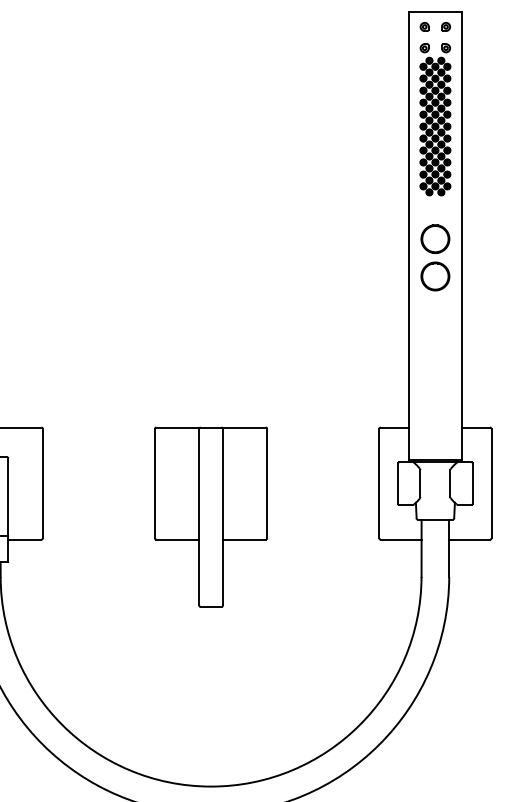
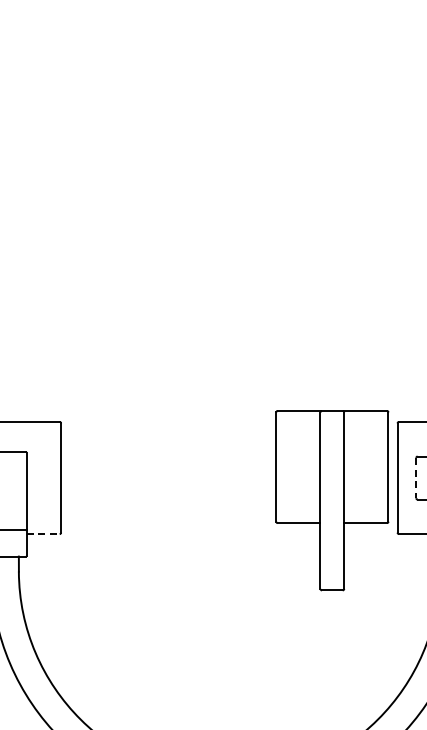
line: (398, 484) -> (416, 478), solid -> dashed
part: (210, 516) -> (331, 499), moved
line: (24, 539) -> (42, 533), solid -> dashed

